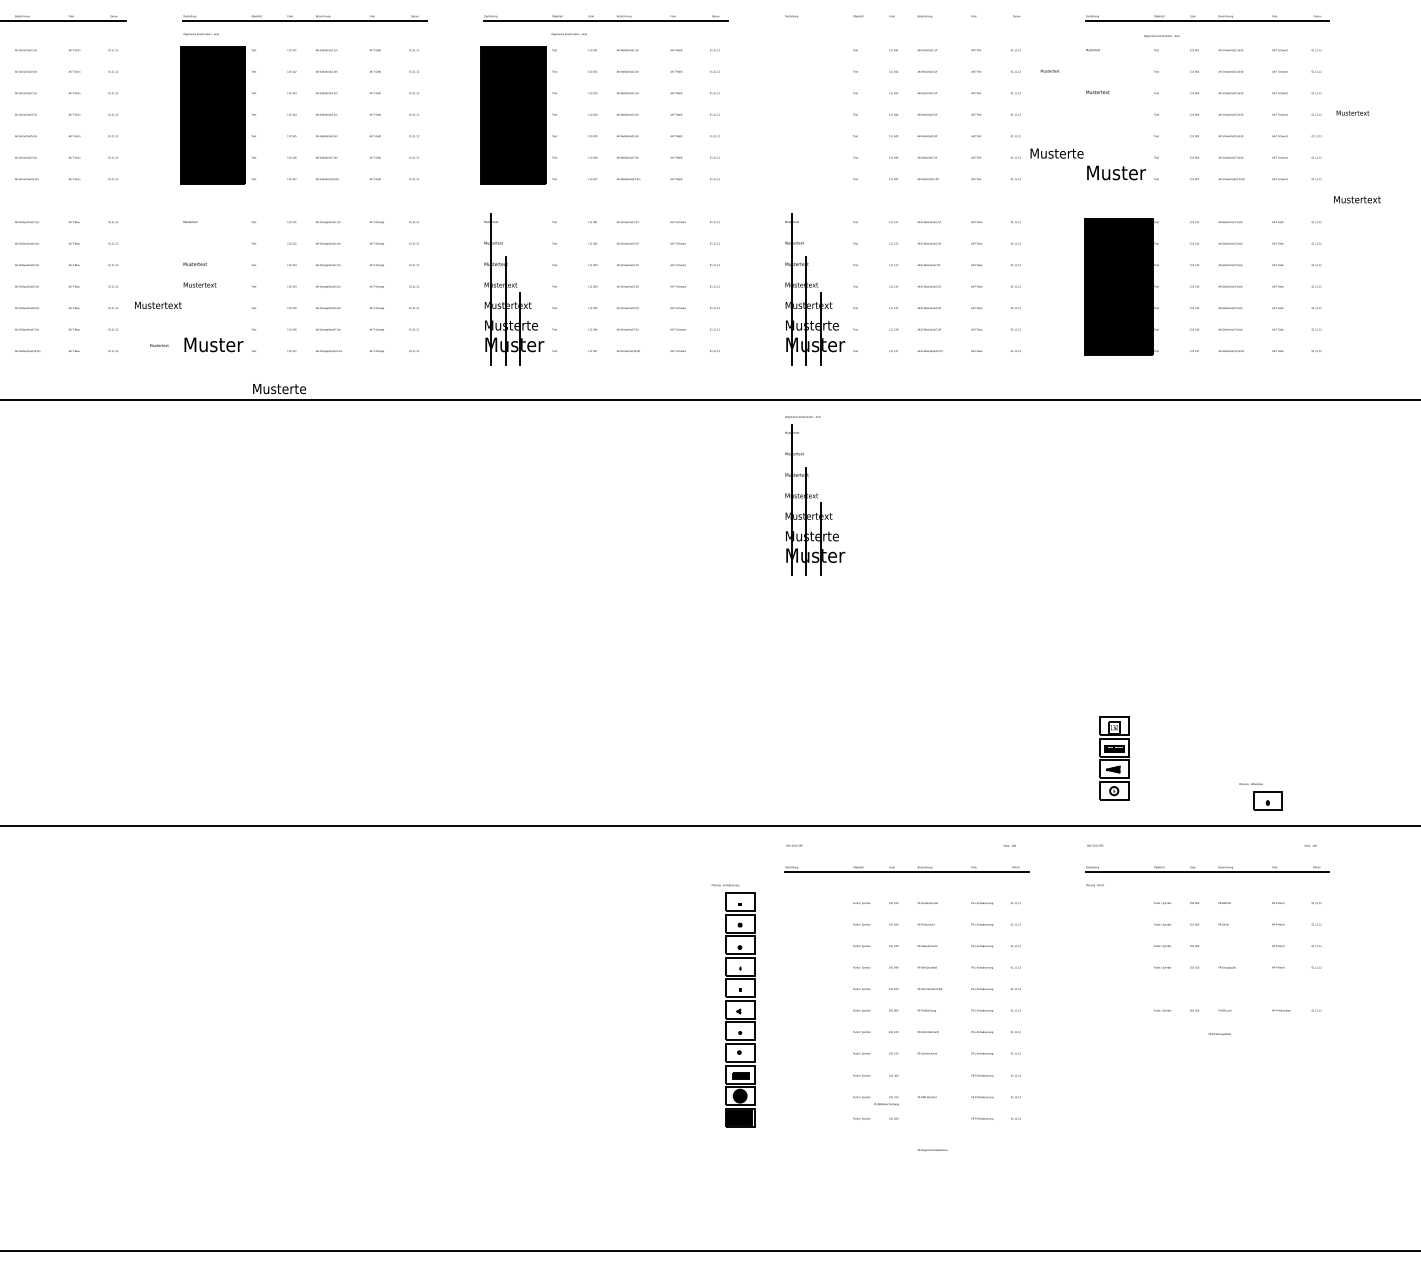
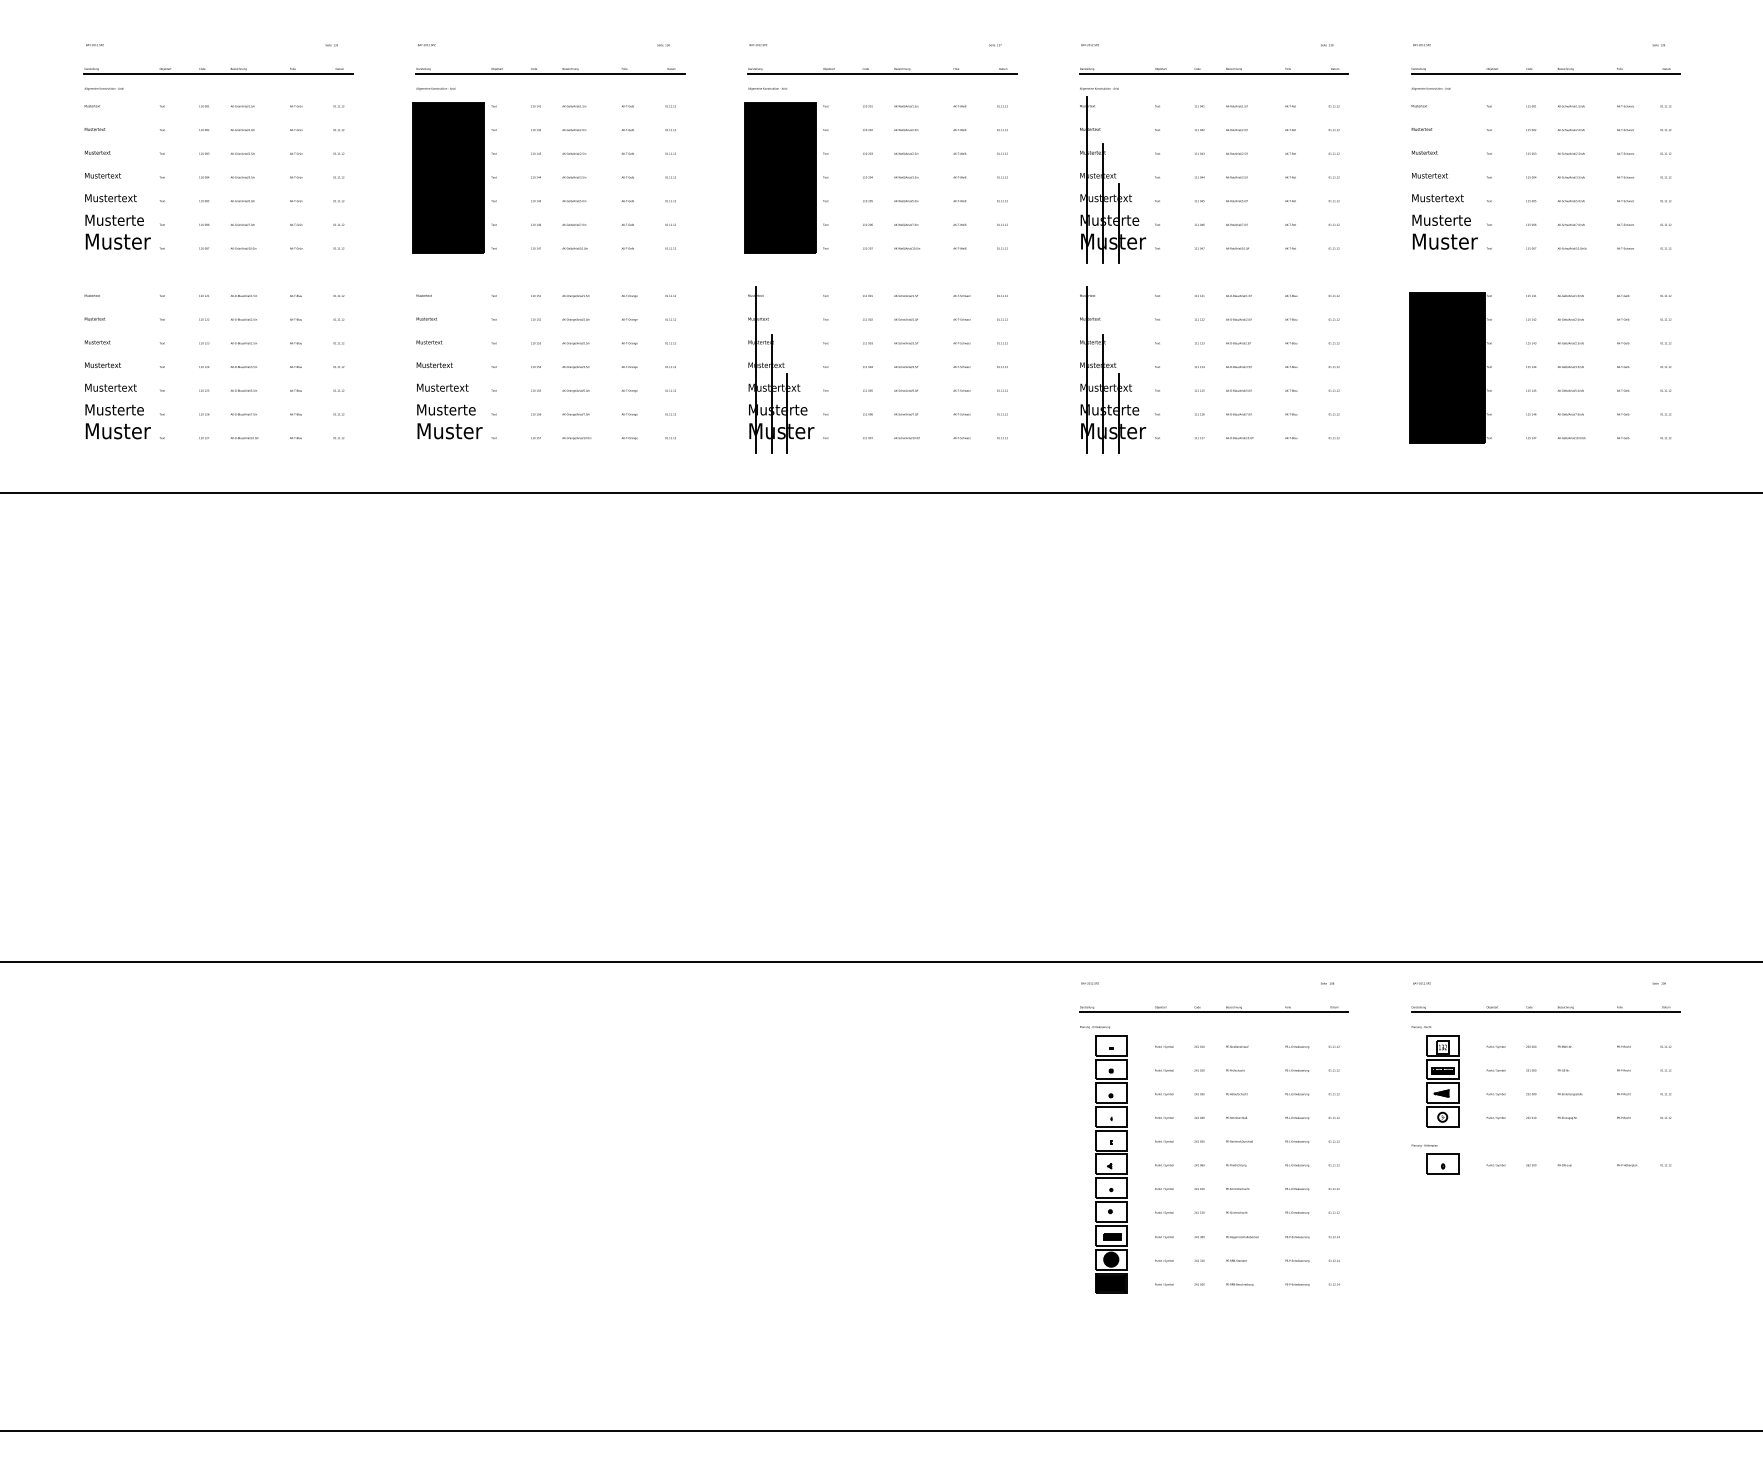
line: (906, 20) -> (1213, 73), added
text: (568, 34) -> (767, 88), moved
text: (1161, 35) -> (1430, 88), moved
text: (1049, 71) -> (1421, 129), moved
text: (1352, 112) -> (1429, 175), moved
text: (1056, 152) -> (1441, 219), moved
text: (1357, 200) -> (1437, 198), moved
text: (158, 305) -> (442, 387), moved
text: (159, 345) -> (426, 318), moved
text: (279, 388) -> (446, 409), moved
part: (815, 495) -> (1113, 175), moved
part: (1114, 758) -> (1442, 1081), moved
part: (1260, 796) -> (1435, 1159), moved
part: (733, 1005) -> (1103, 1159), moved
text: (1220, 1034) -> (1570, 1094), moved
text: (886, 1104) -> (1239, 1284), moved
text: (932, 1150) -> (1242, 1237), moved

